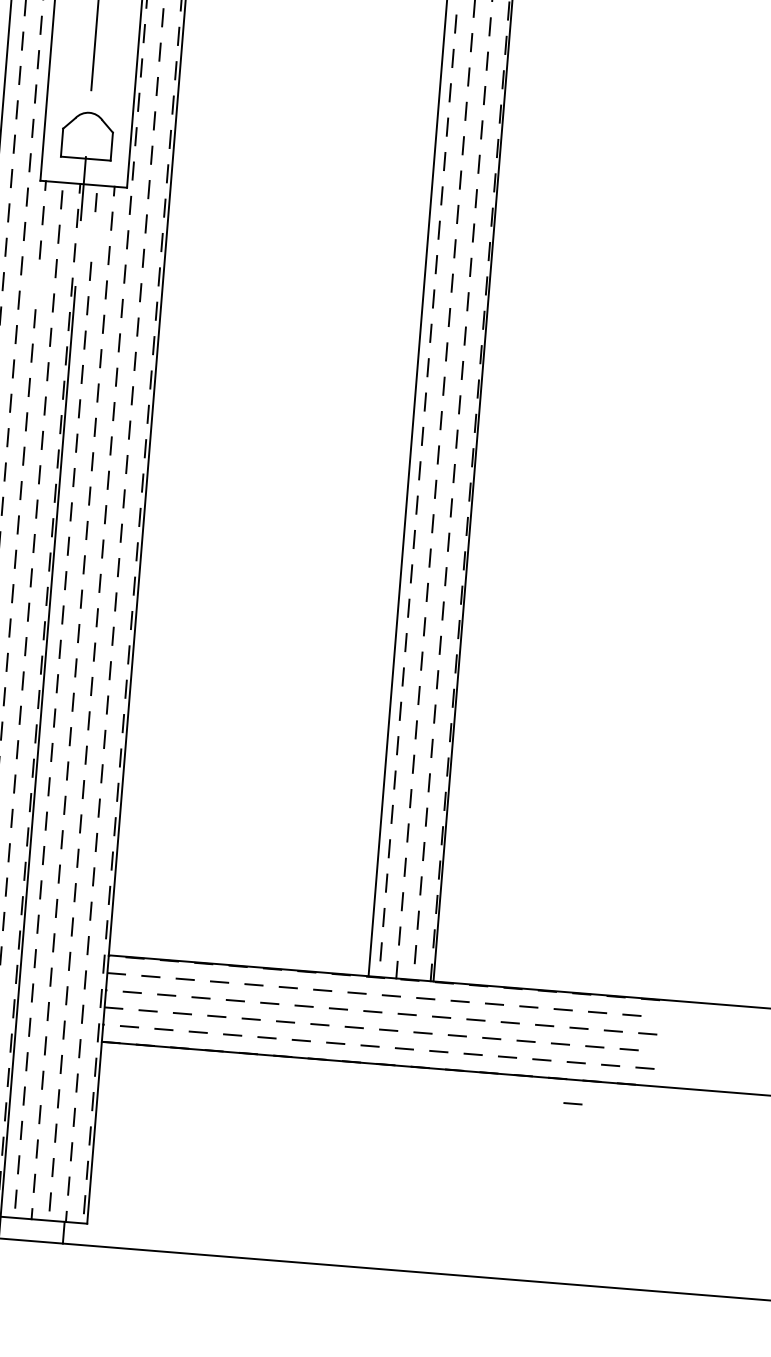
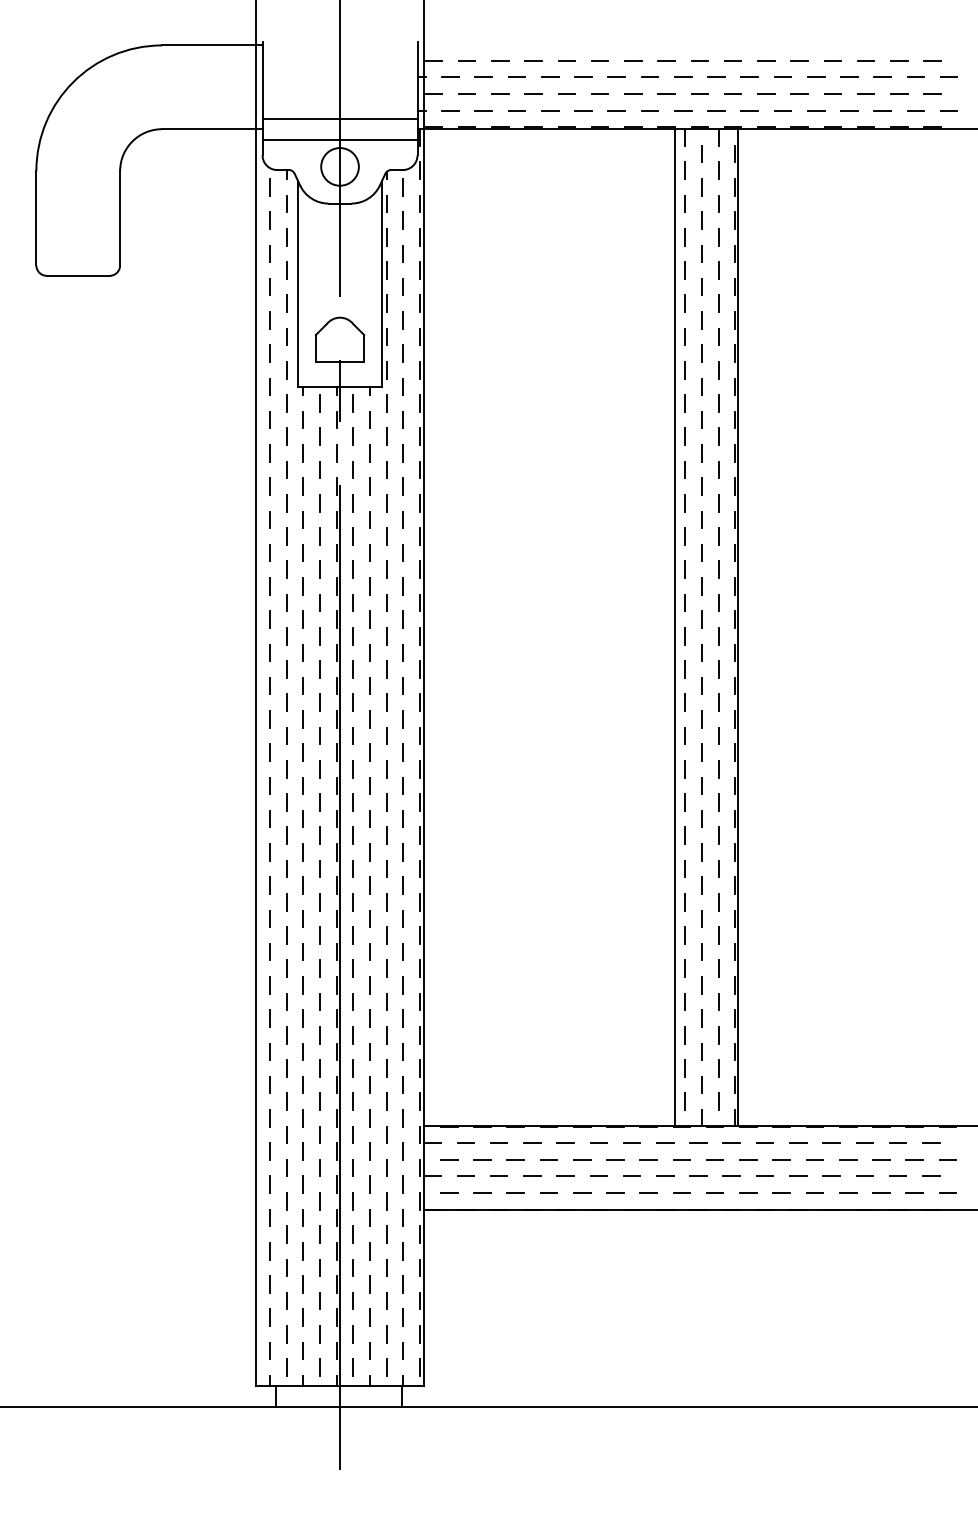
line: (92, 236) -> (352, 436), added
line: (36, 284) -> (302, 486), added
line: (573, 1103) -> (881, 1232), removed

